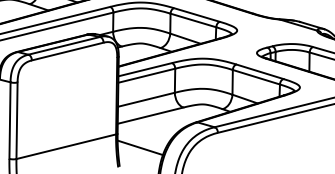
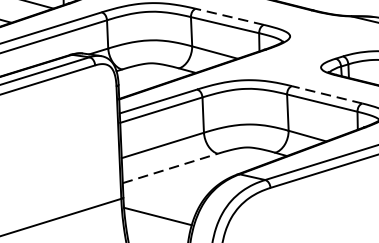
line: (196, 15) -> (229, 17), solid -> dashed
line: (260, 71) -> (327, 94), solid -> dashed
line: (150, 115) -> (170, 168), solid -> dashed

